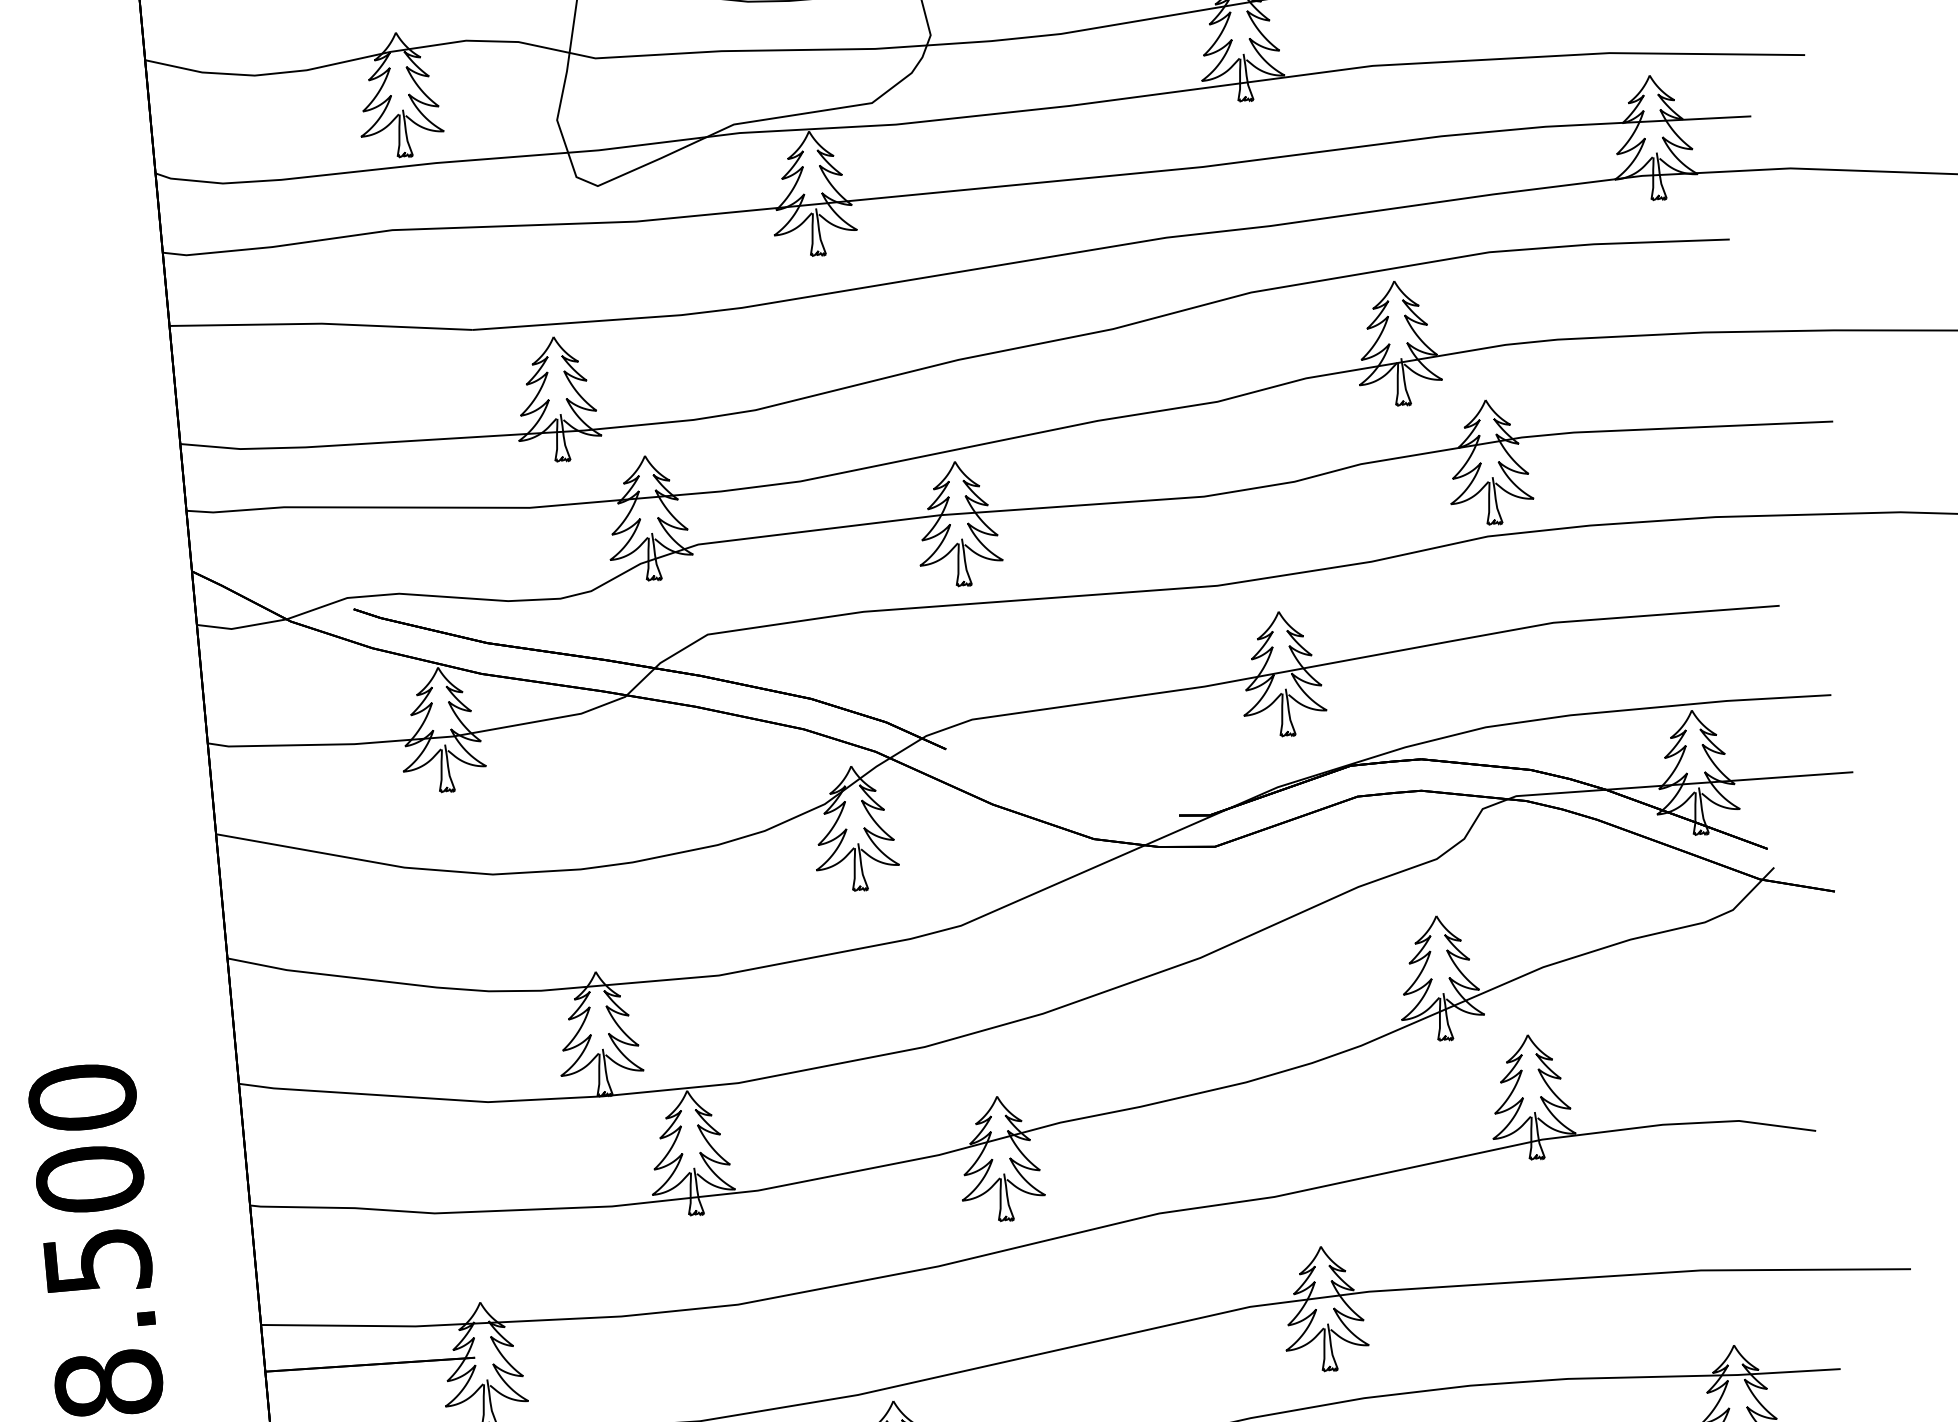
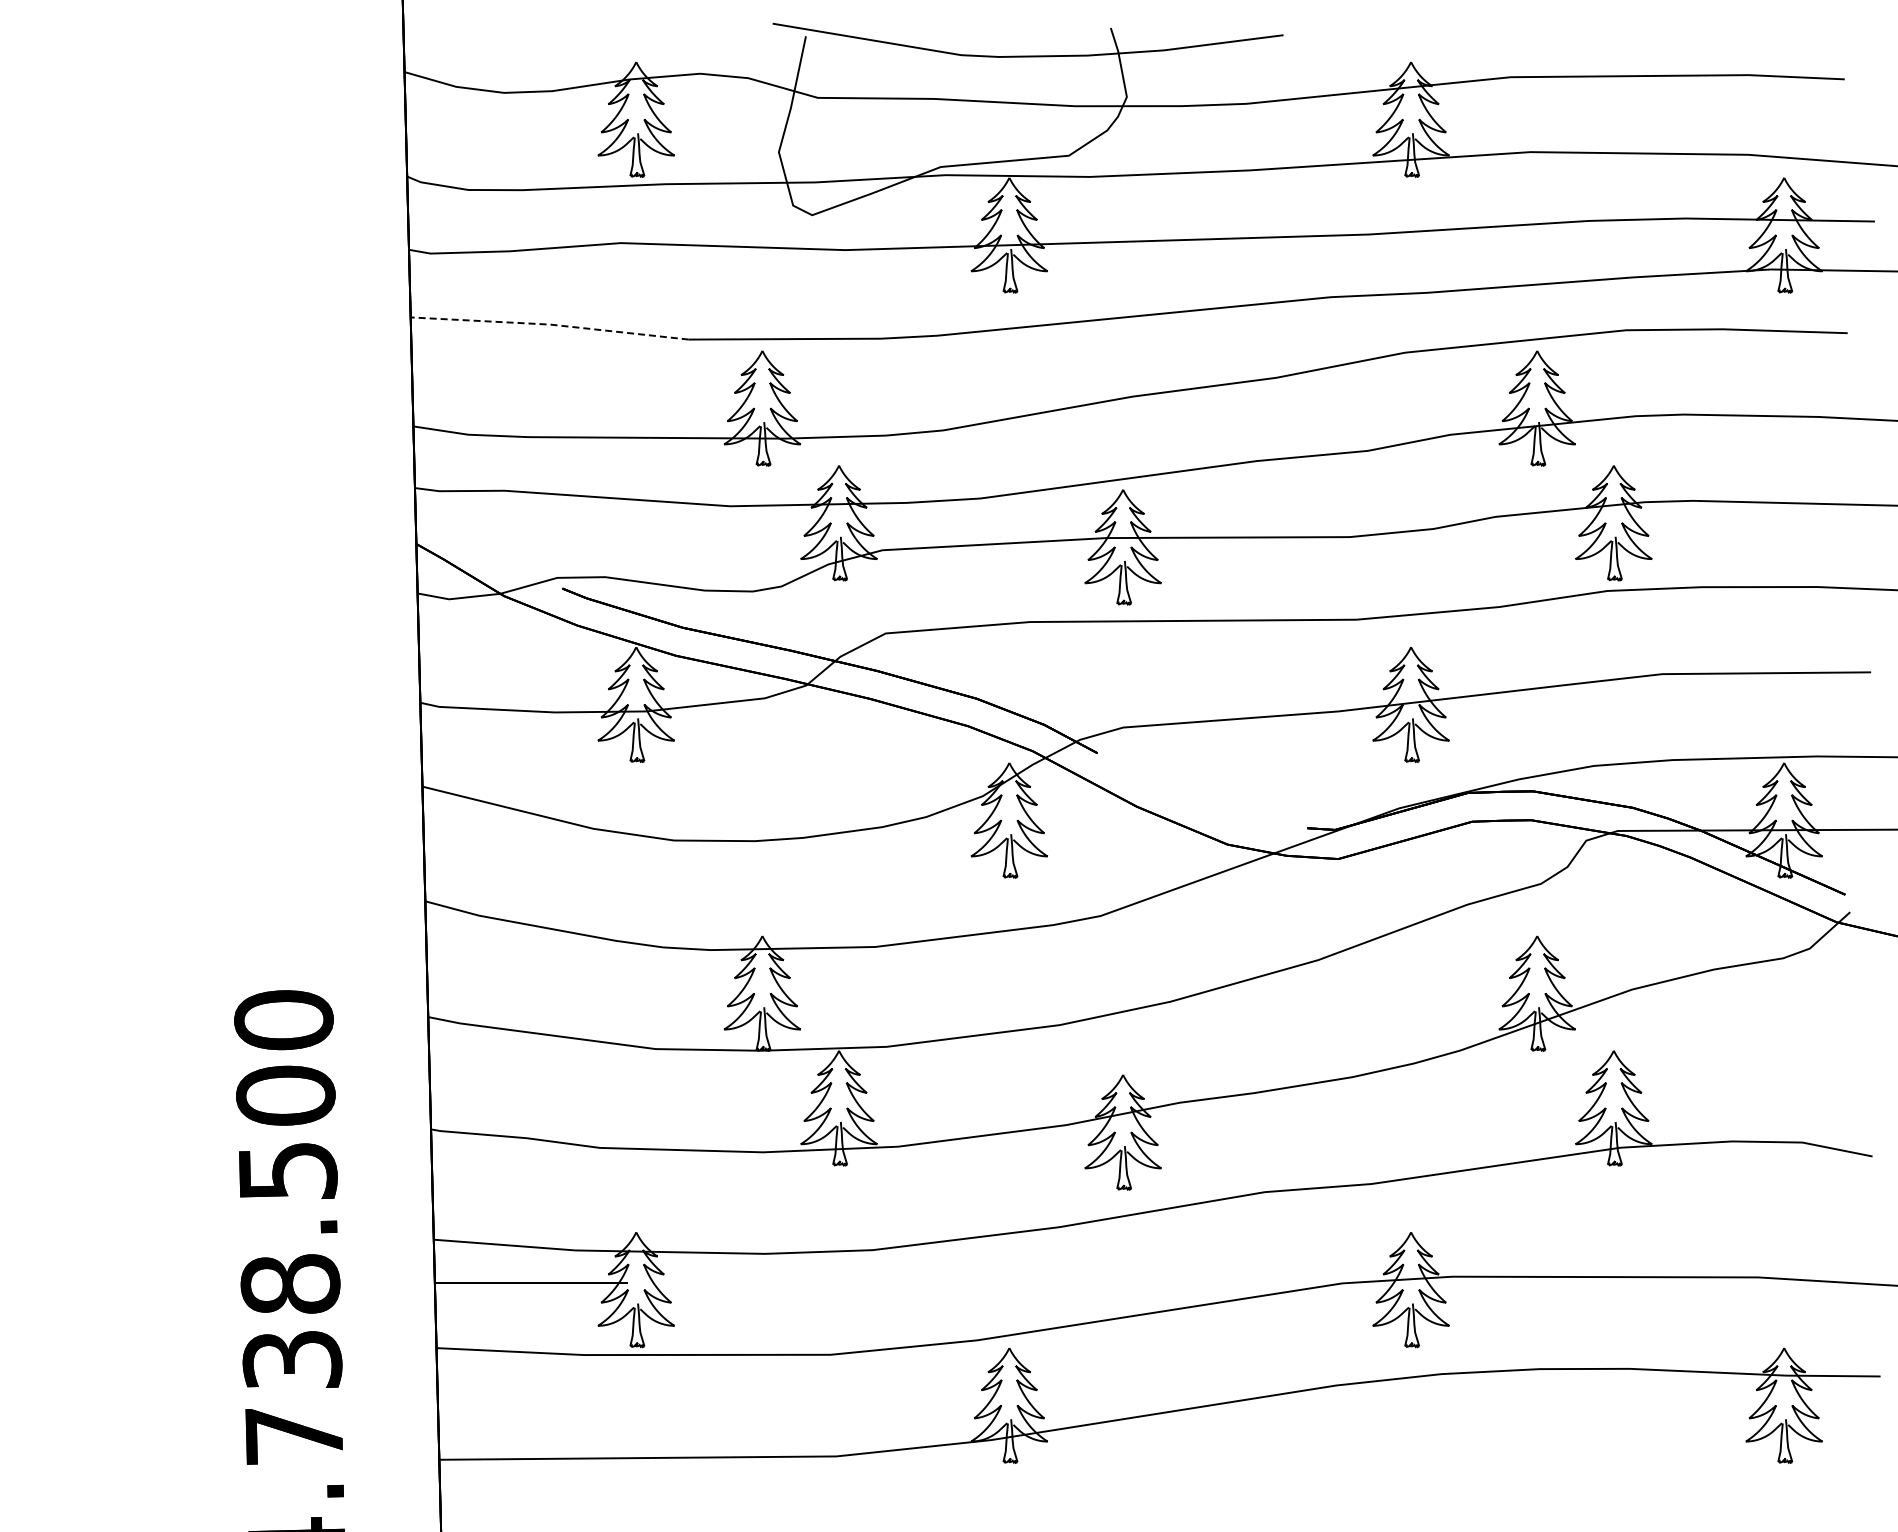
line: (320, 323) -> (549, 324), solid -> dashed

